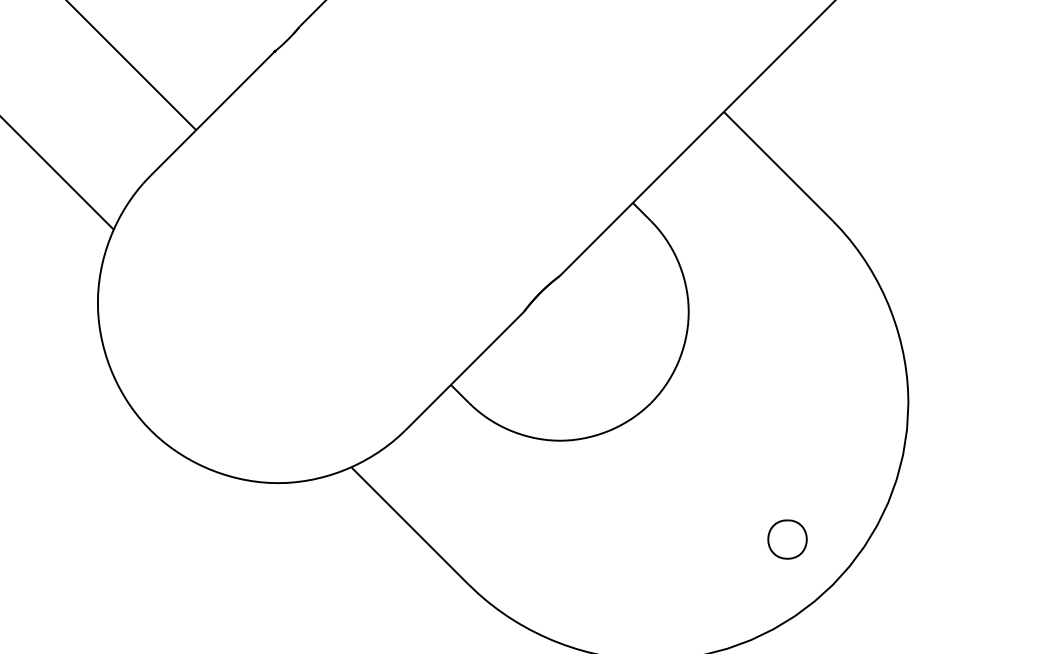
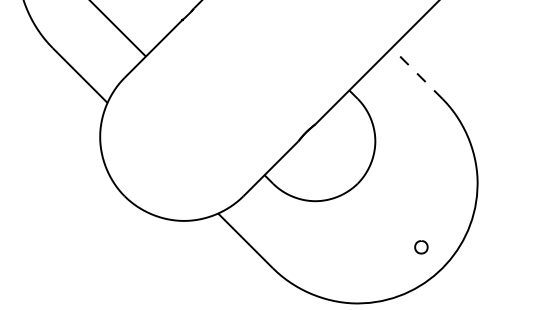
line: (779, 166) -> (417, 73), solid -> dashed
part: (787, 540) -> (421, 247), size x0.7

